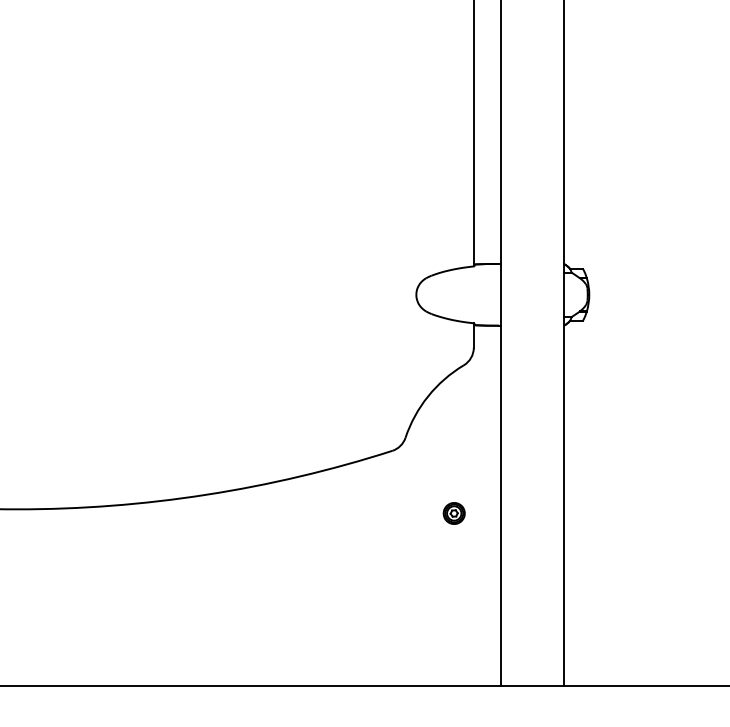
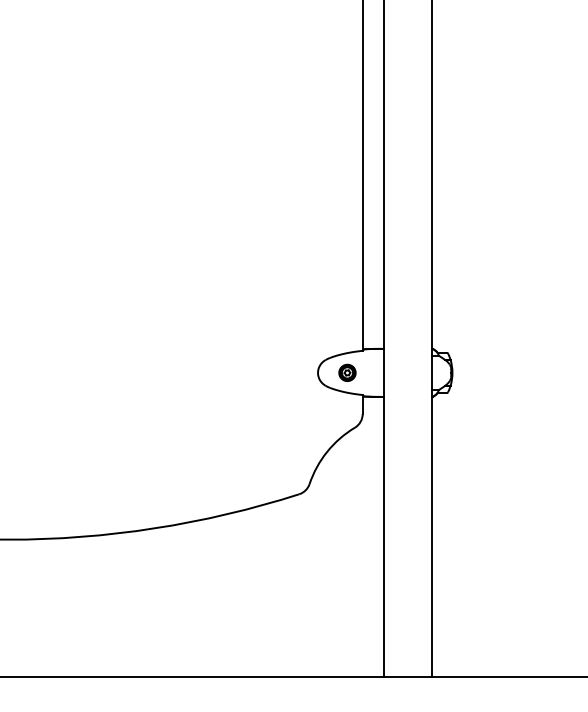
part: (454, 512) -> (347, 372), moved

